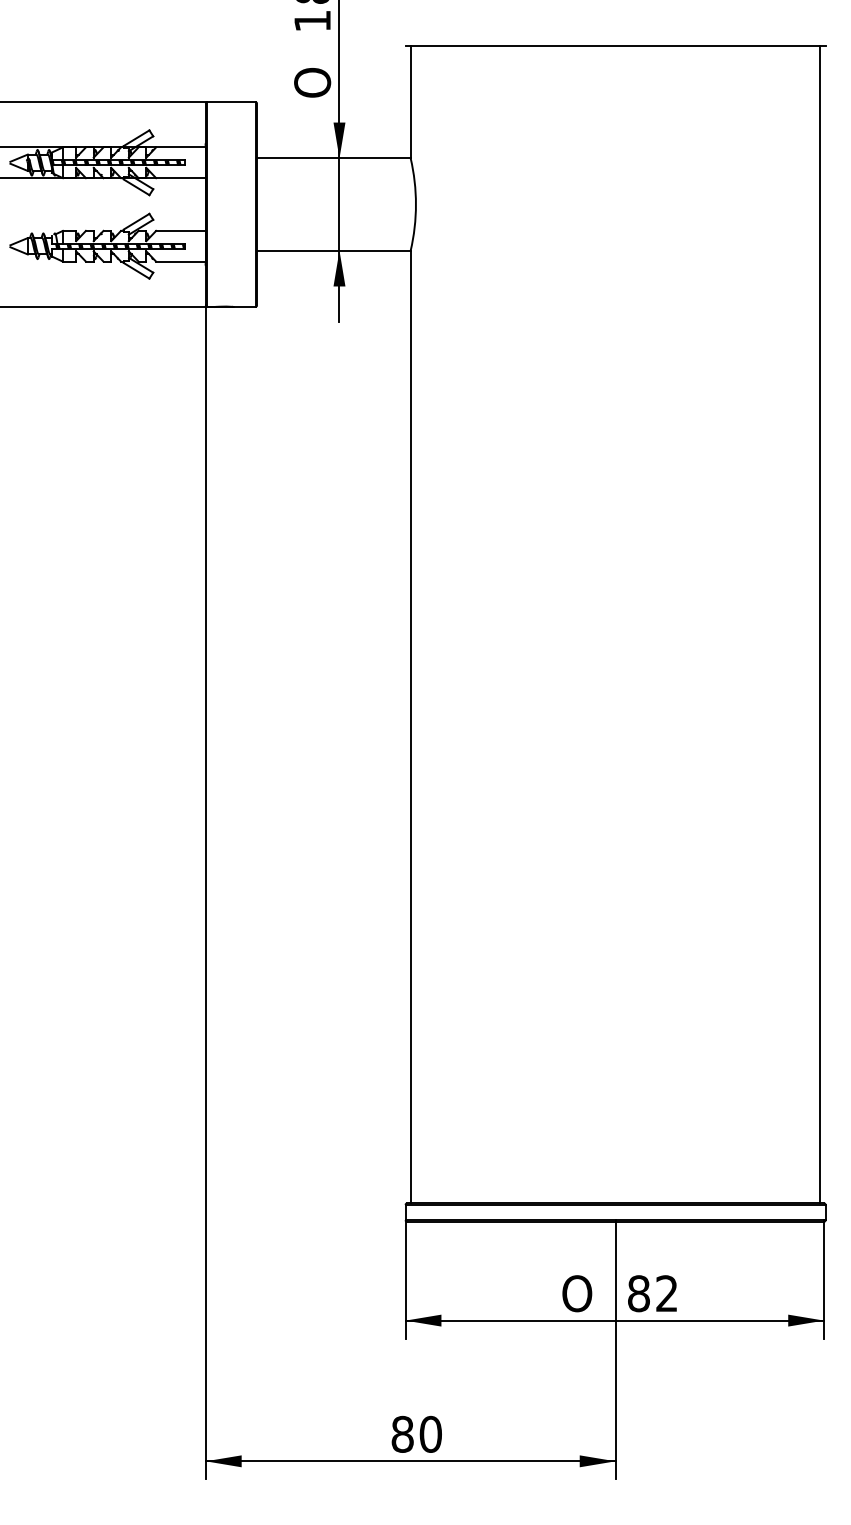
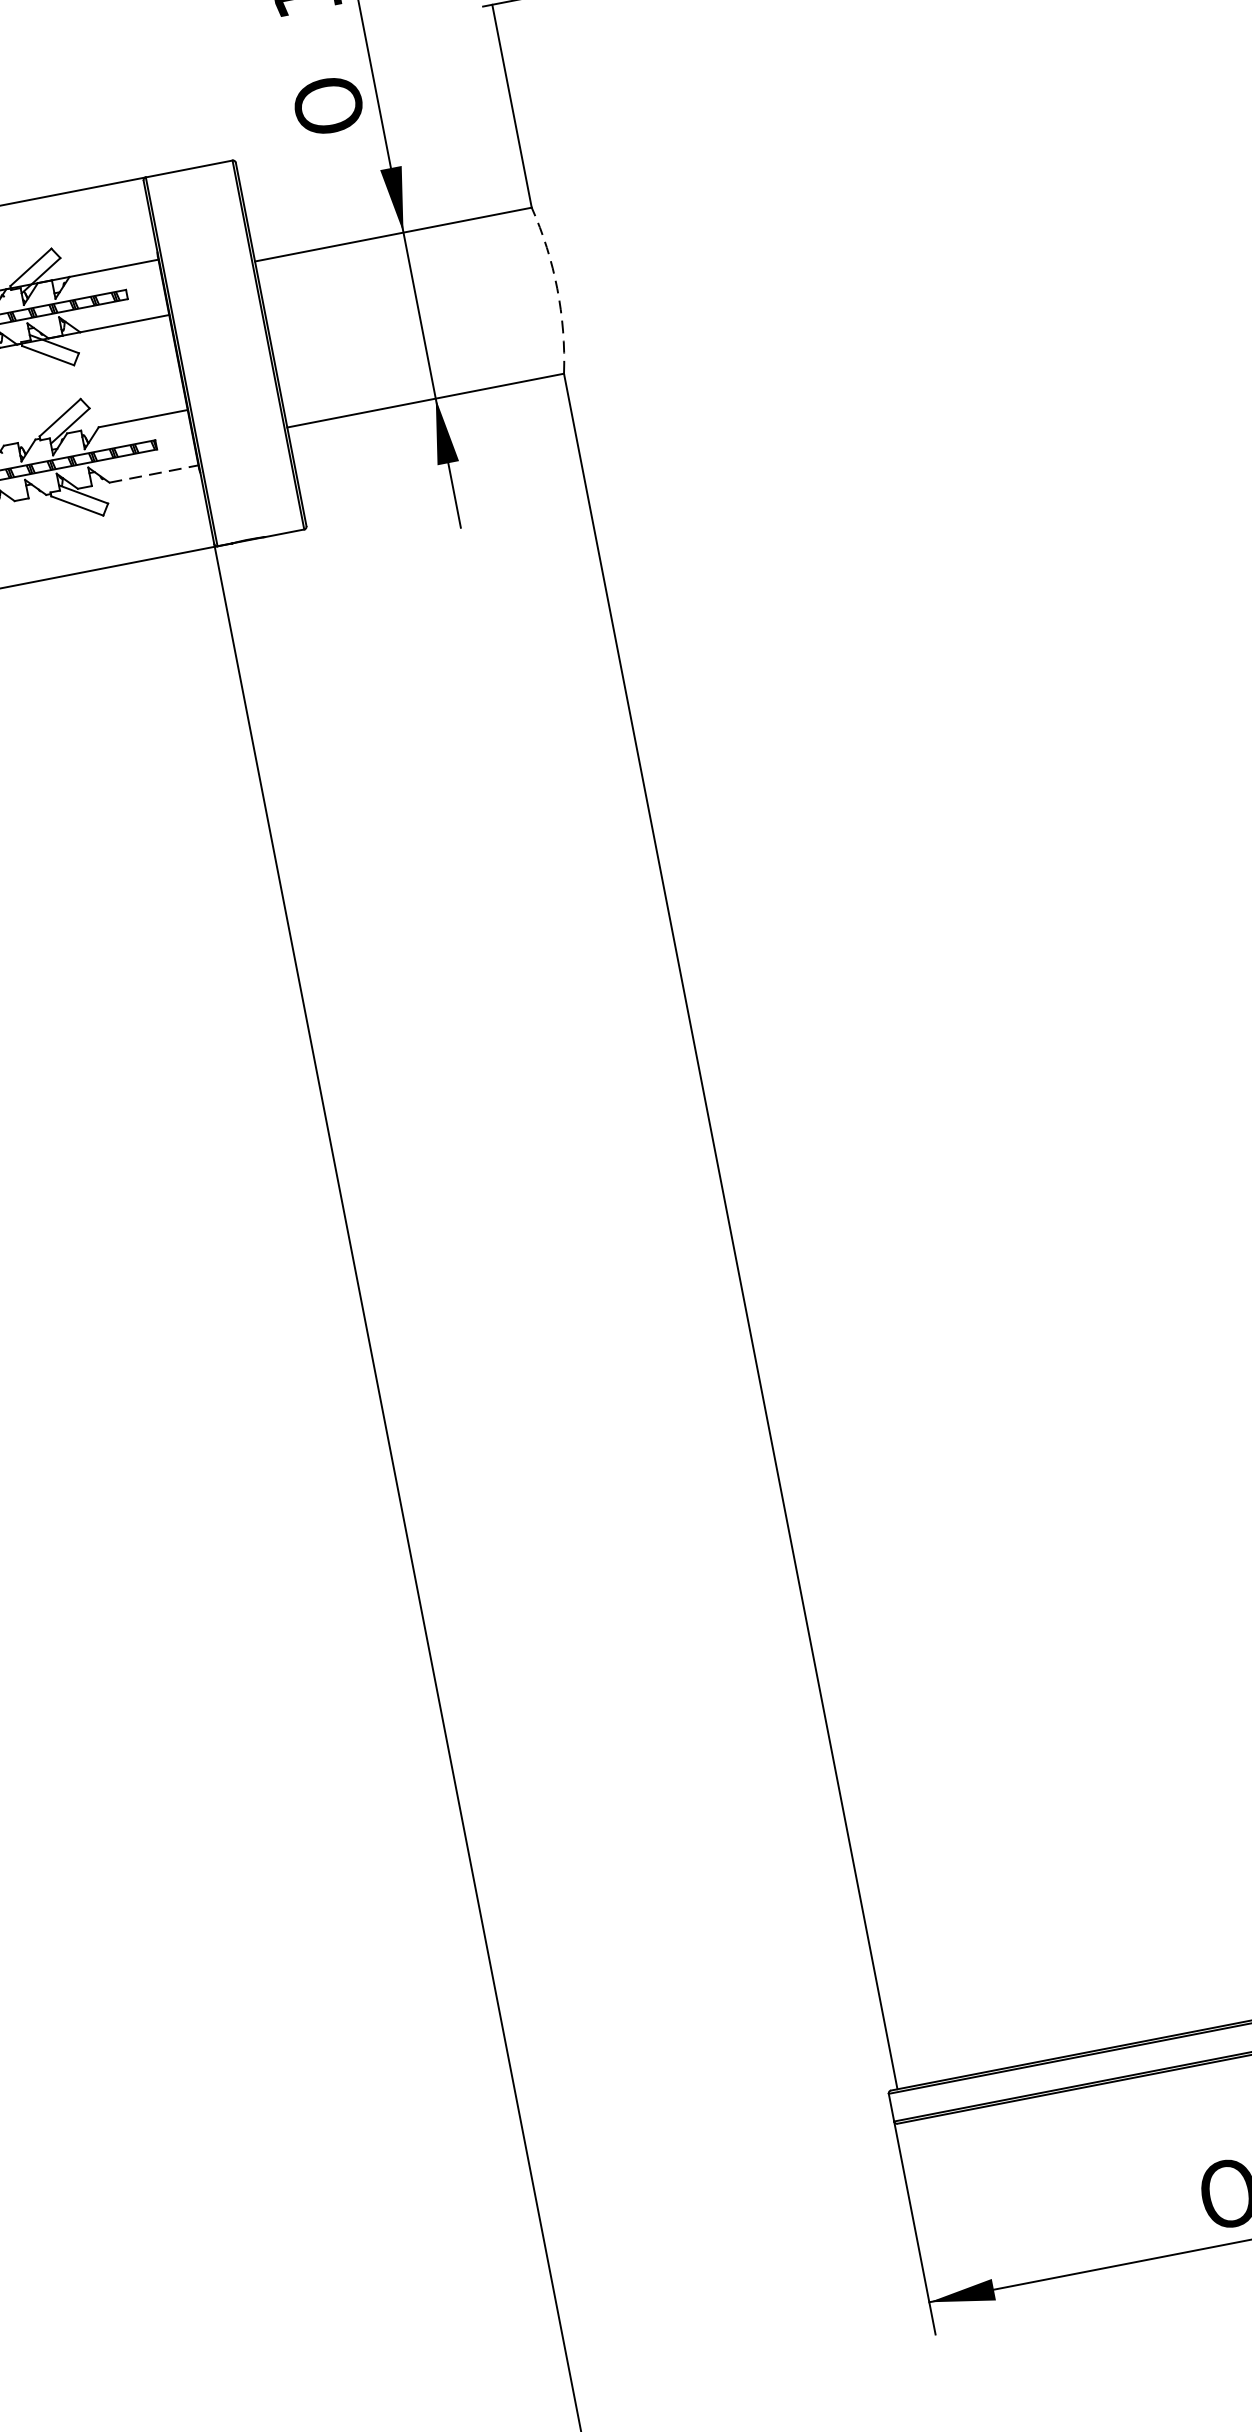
arc: (415, 204) -> (556, 288), solid -> dashed
line: (180, 261) -> (153, 473), solid -> dashed

